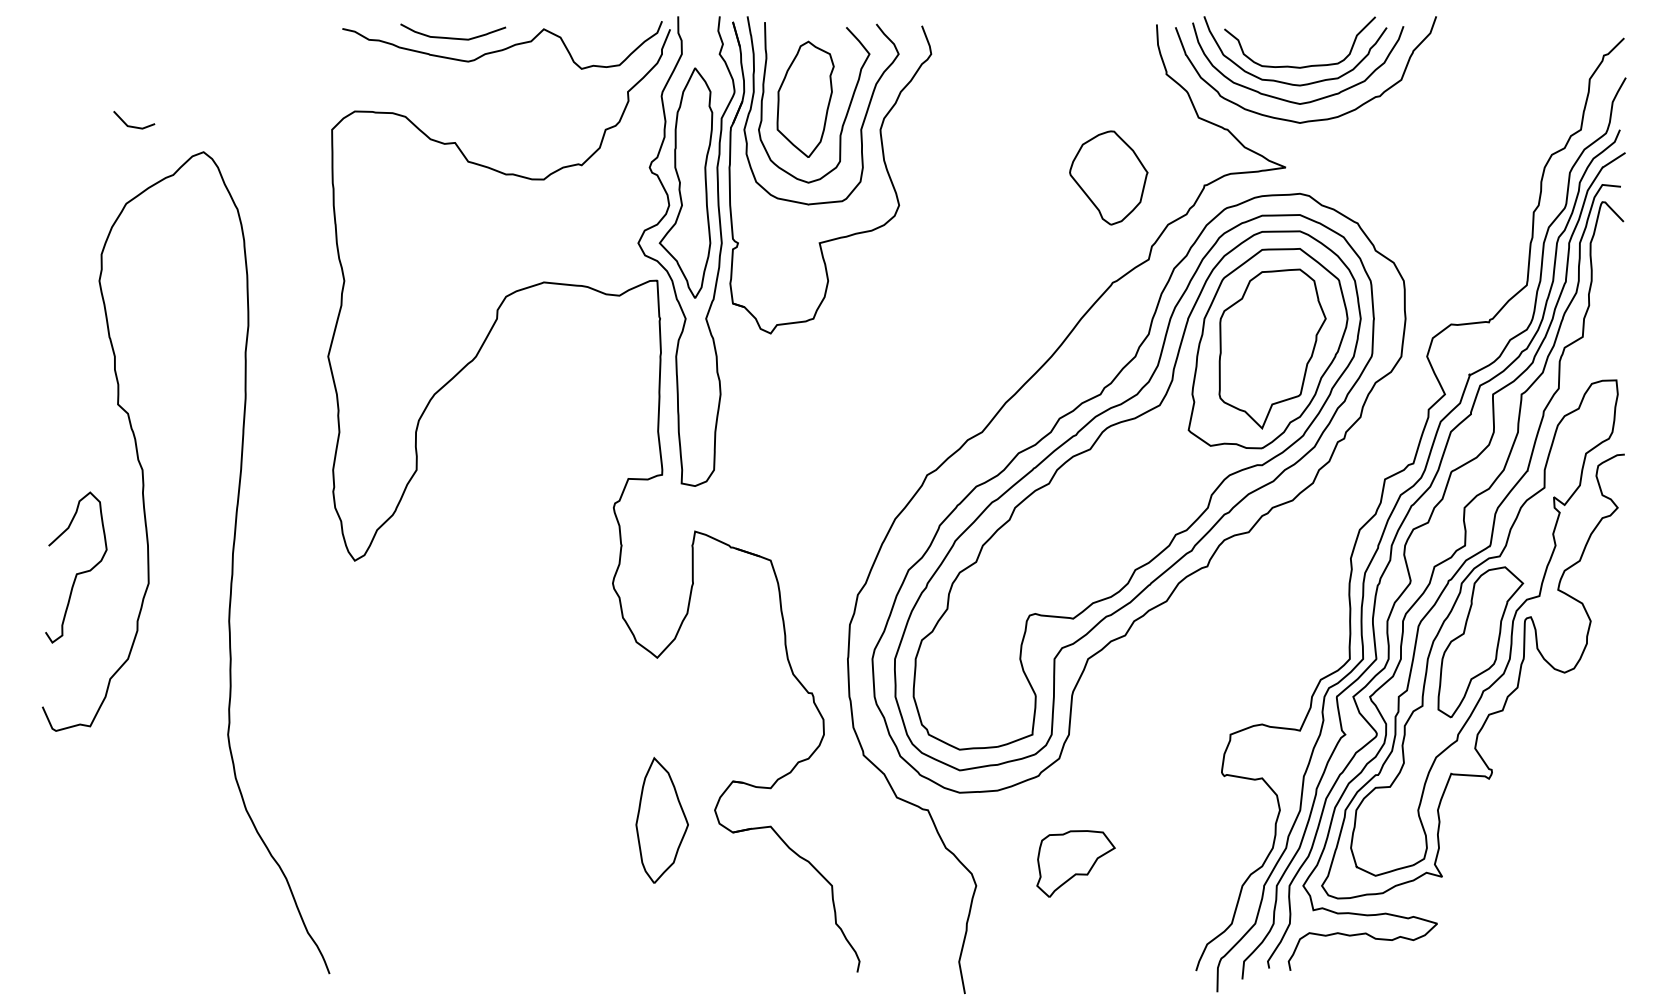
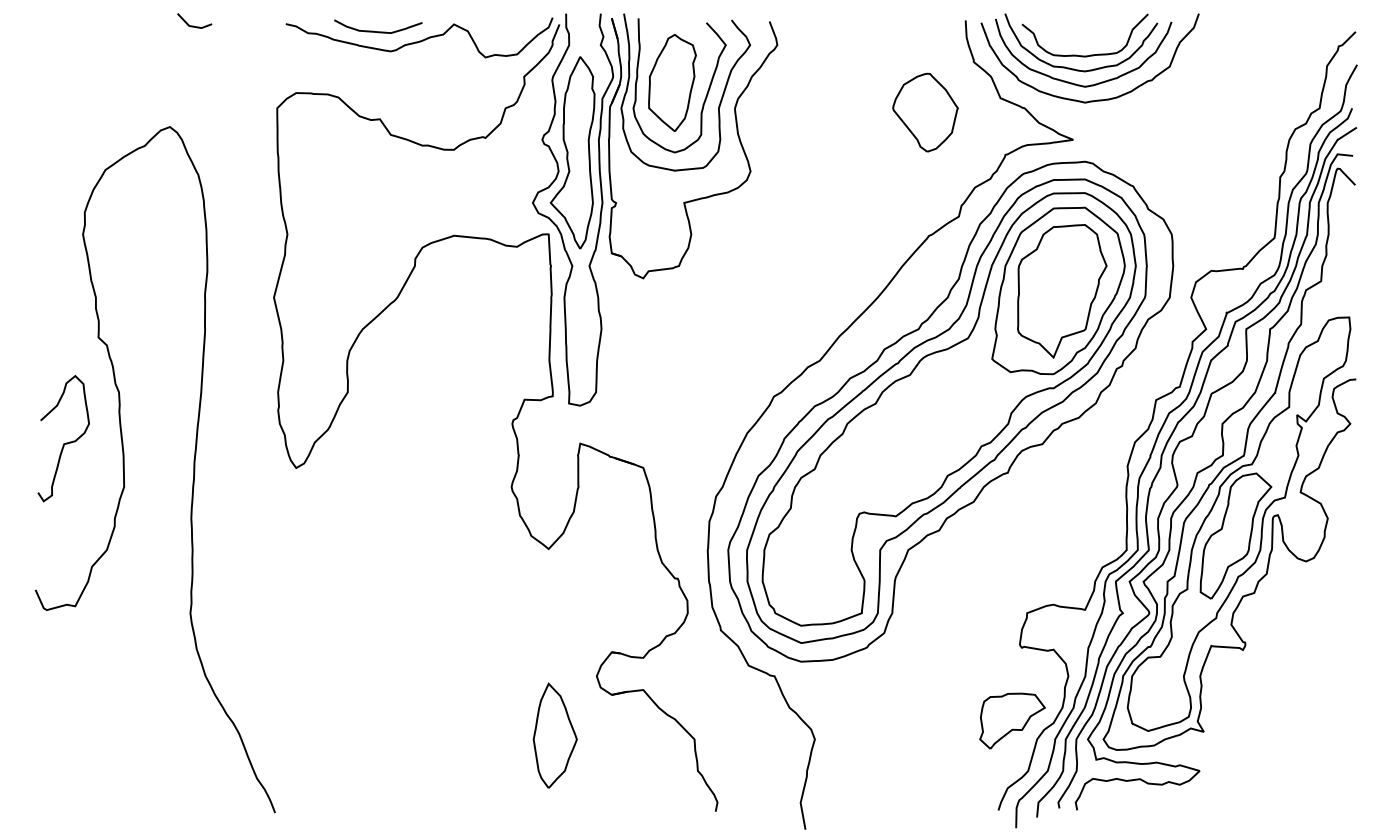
line: (131, 125) -> (192, 25), moved
part: (1108, 177) -> (925, 112), moved
curve: (78, 572) -> (65, 442), moved
part: (661, 819) -> (554, 734), moved
part: (1075, 863) -> (1012, 720), moved

